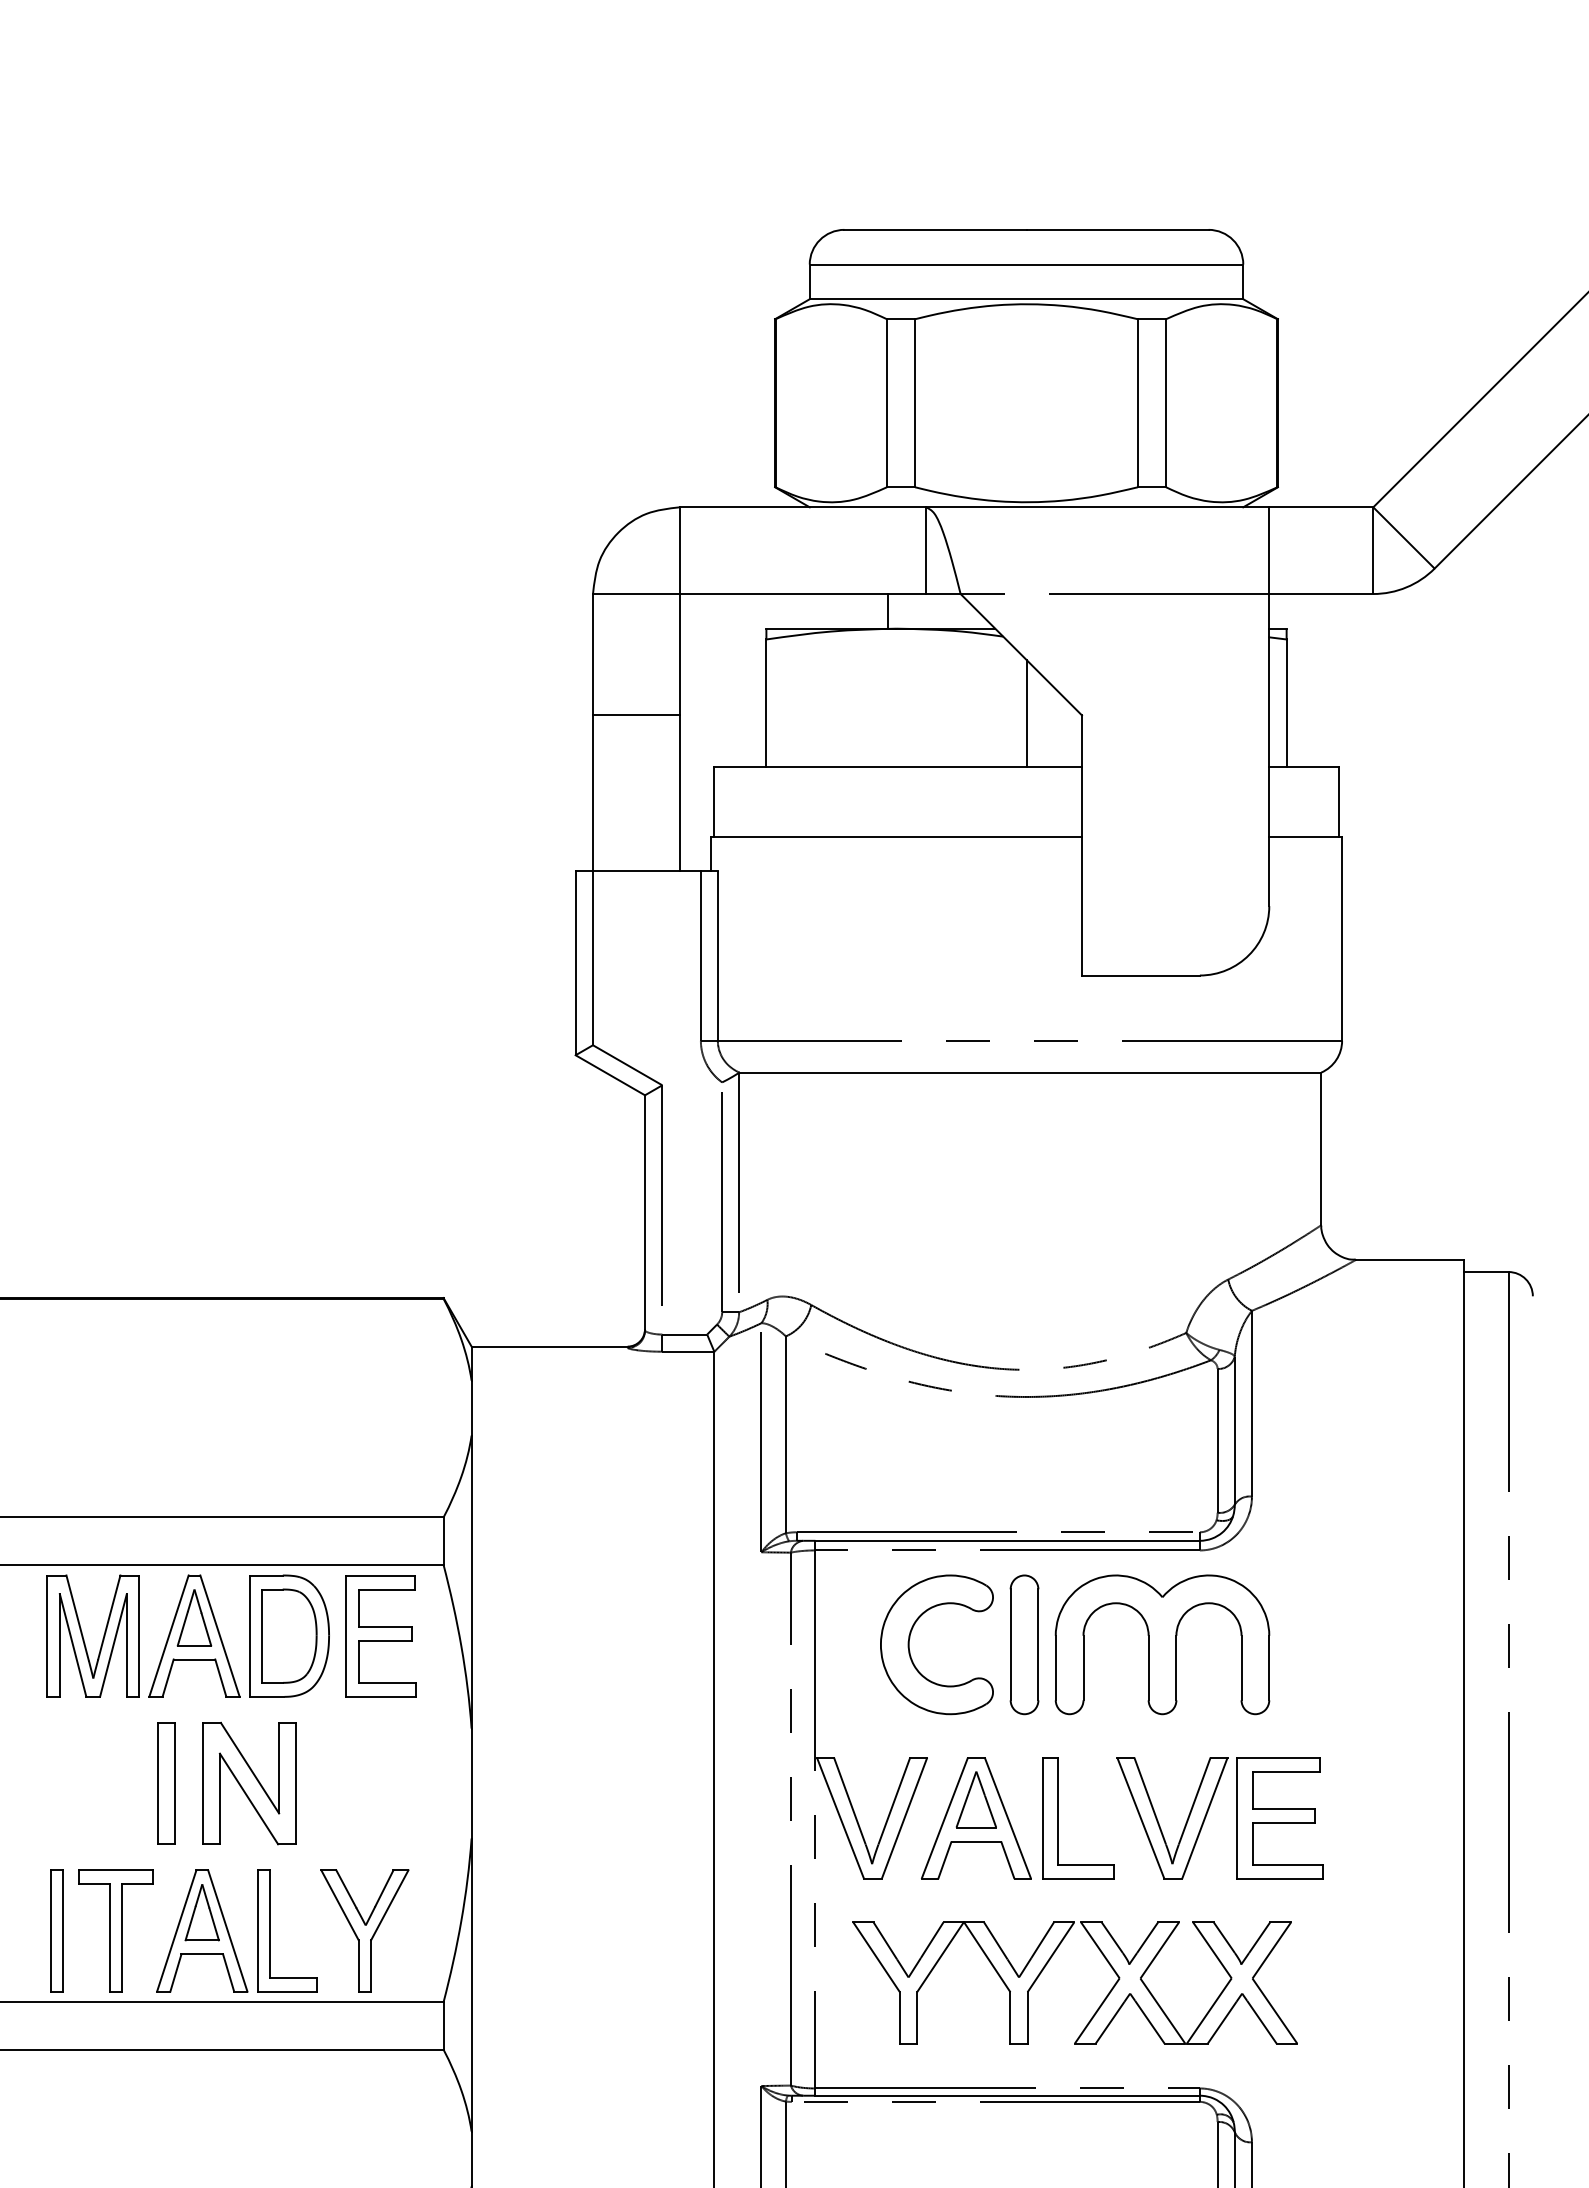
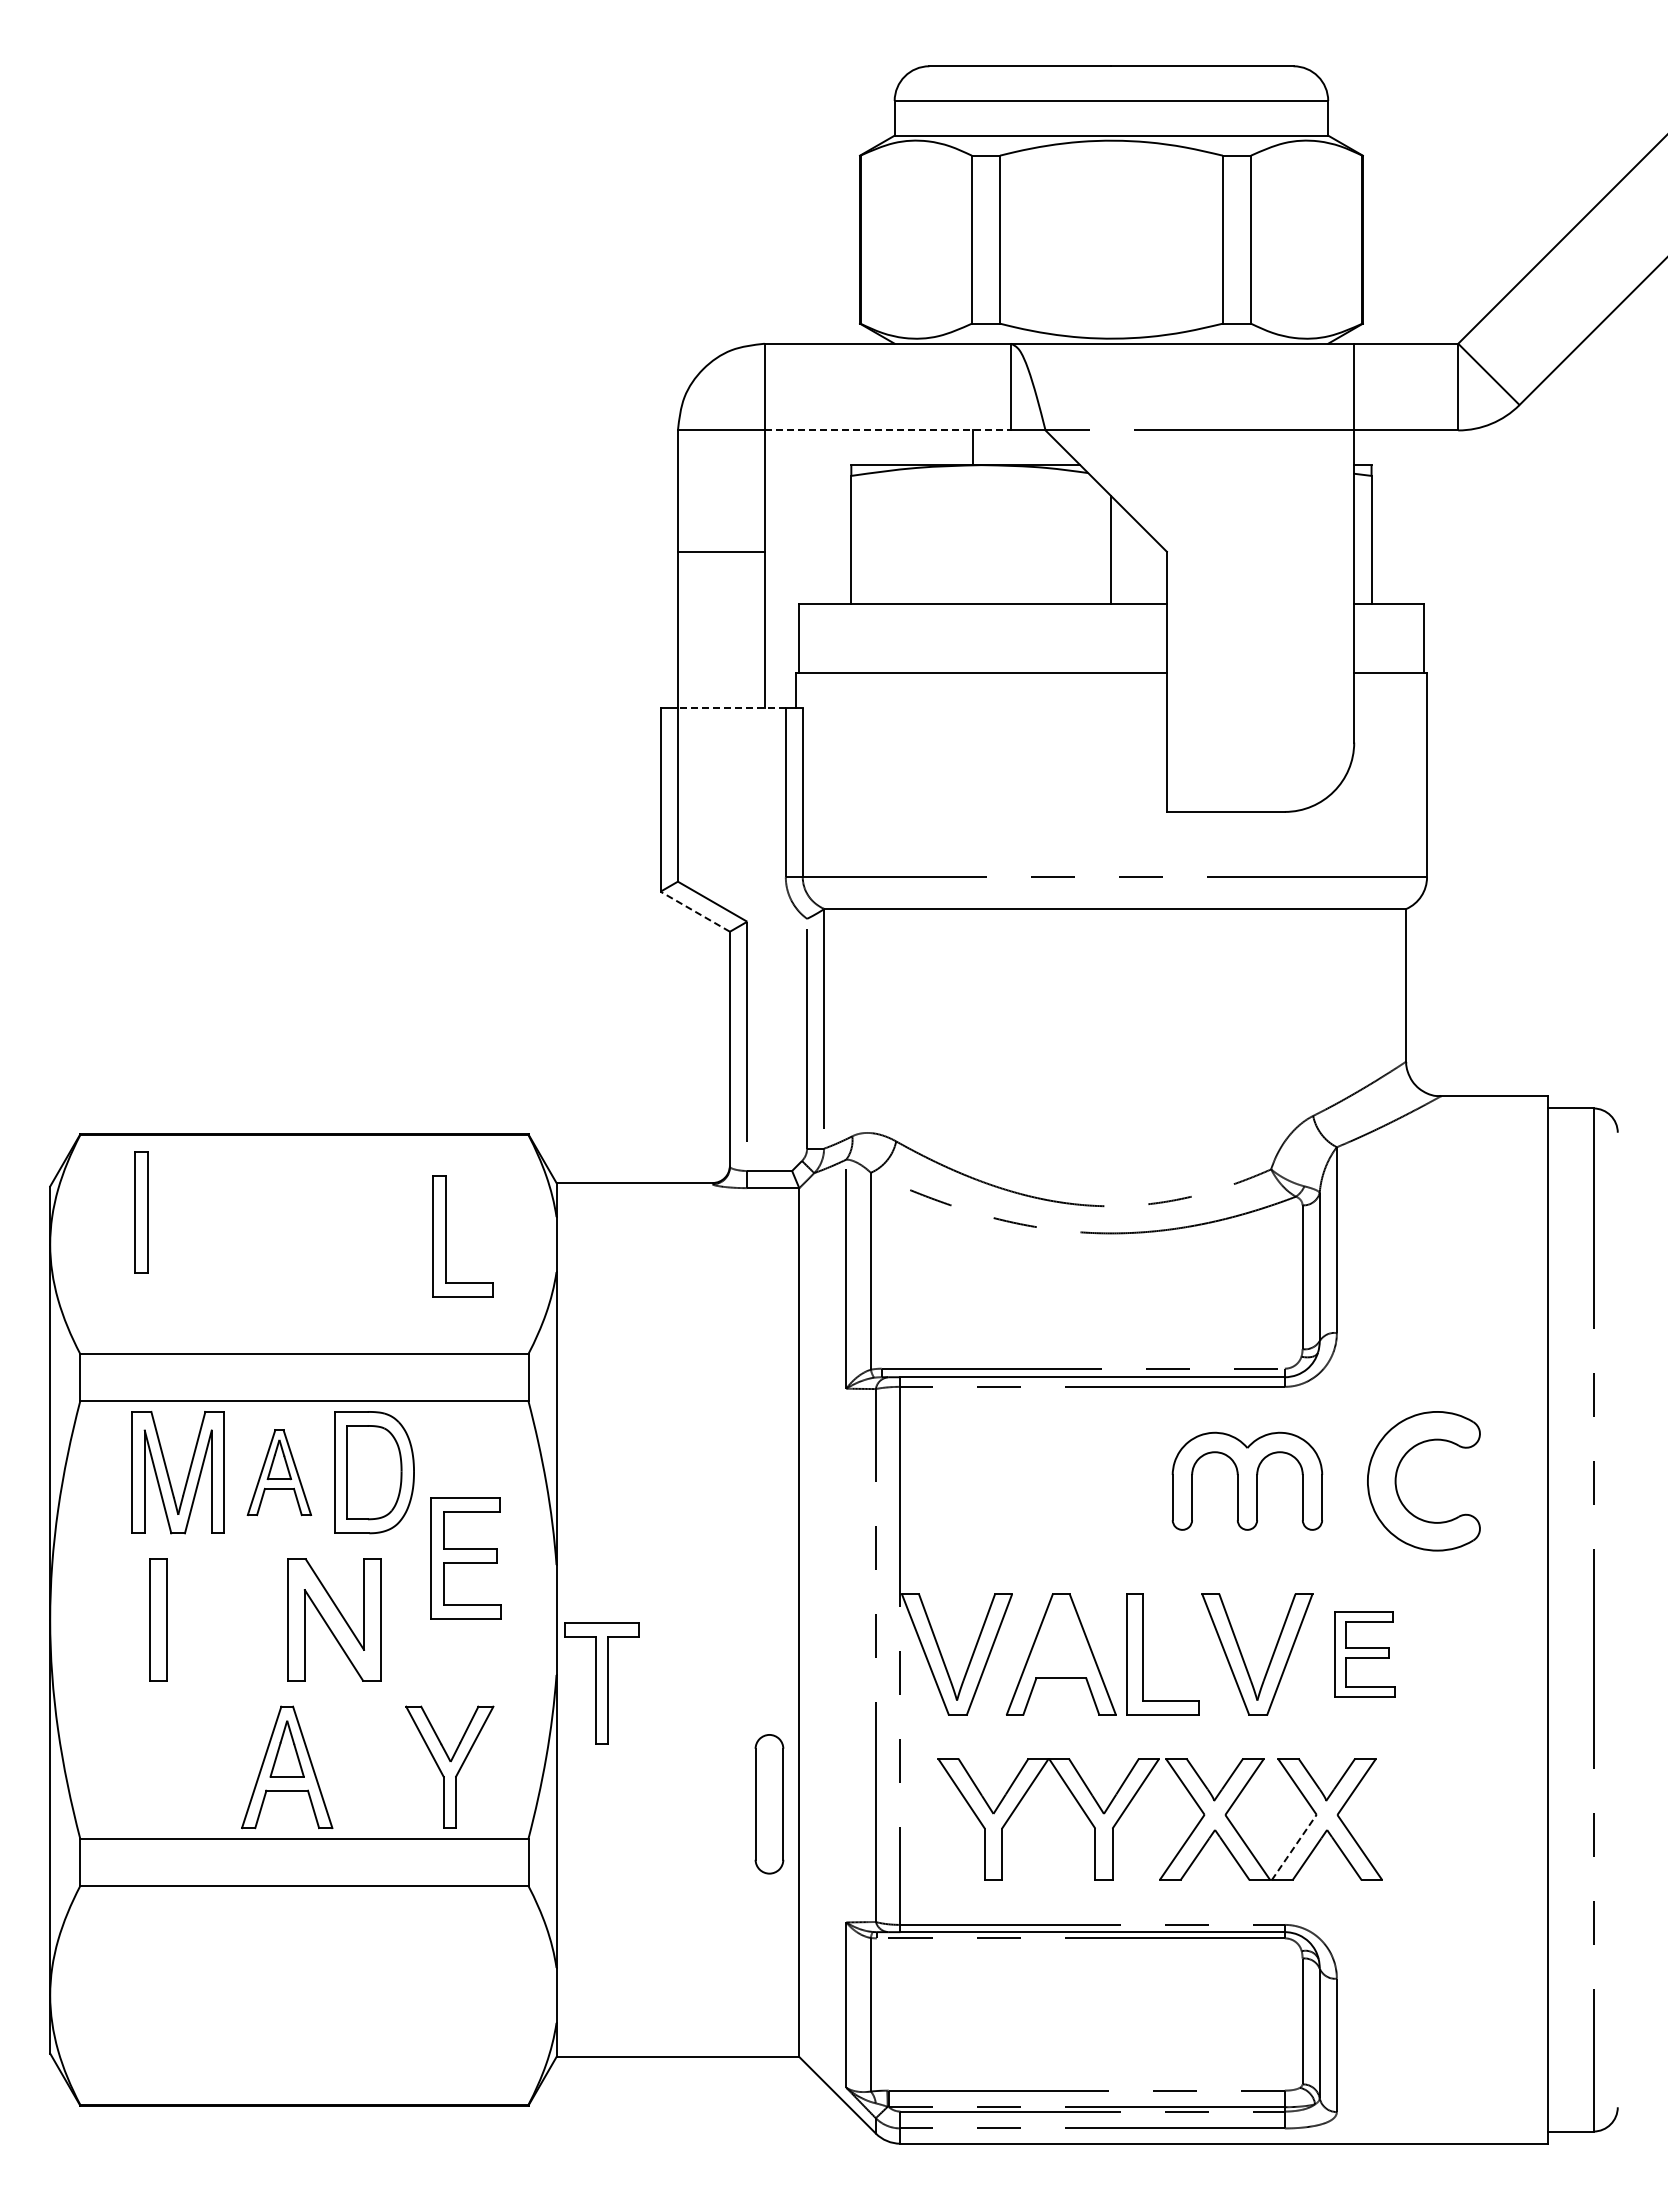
line: (803, 594) -> (888, 430), solid -> dashed
line: (646, 871) -> (731, 707), solid -> dashed
line: (609, 1075) -> (694, 911), solid -> dashed
part: (194, 1636) -> (279, 1472), size x0.7
part: (380, 1636) -> (465, 1558), moved
part: (910, 1638) -> (1397, 1474), moved
part: (1024, 1645) -> (769, 1804), moved
part: (1162, 1645) -> (1247, 1481), size x0.7
part: (166, 1783) -> (158, 1619), moved
part: (975, 1799) -> (1060, 1635), removed
part: (1279, 1818) -> (1364, 1654), size x0.7
part: (56, 1931) -> (141, 1212), moved
part: (115, 1931) -> (601, 1683), moved
part: (270, 1931) -> (446, 1236), moved
line: (1209, 2010) -> (1294, 1846), solid -> dashed

